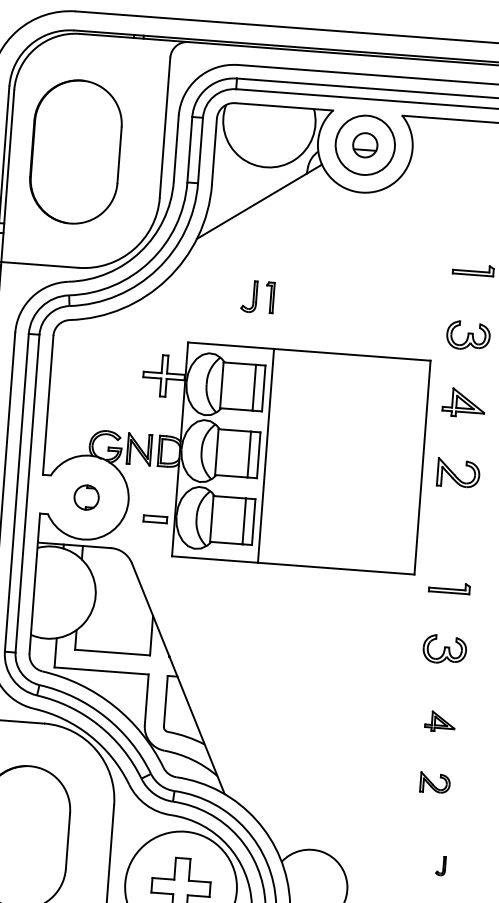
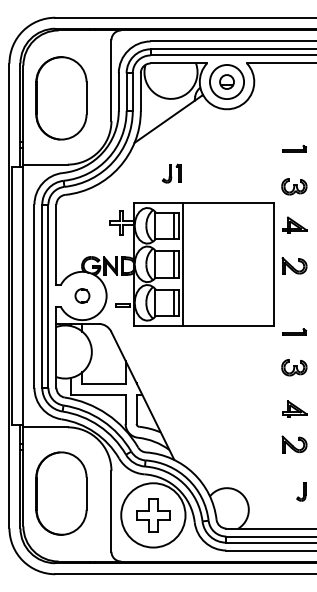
part: (439, 720) -> (294, 408), size x1.43
part: (435, 782) -> (294, 444), size x1.43
part: (441, 865) -> (301, 491), size x1.67

